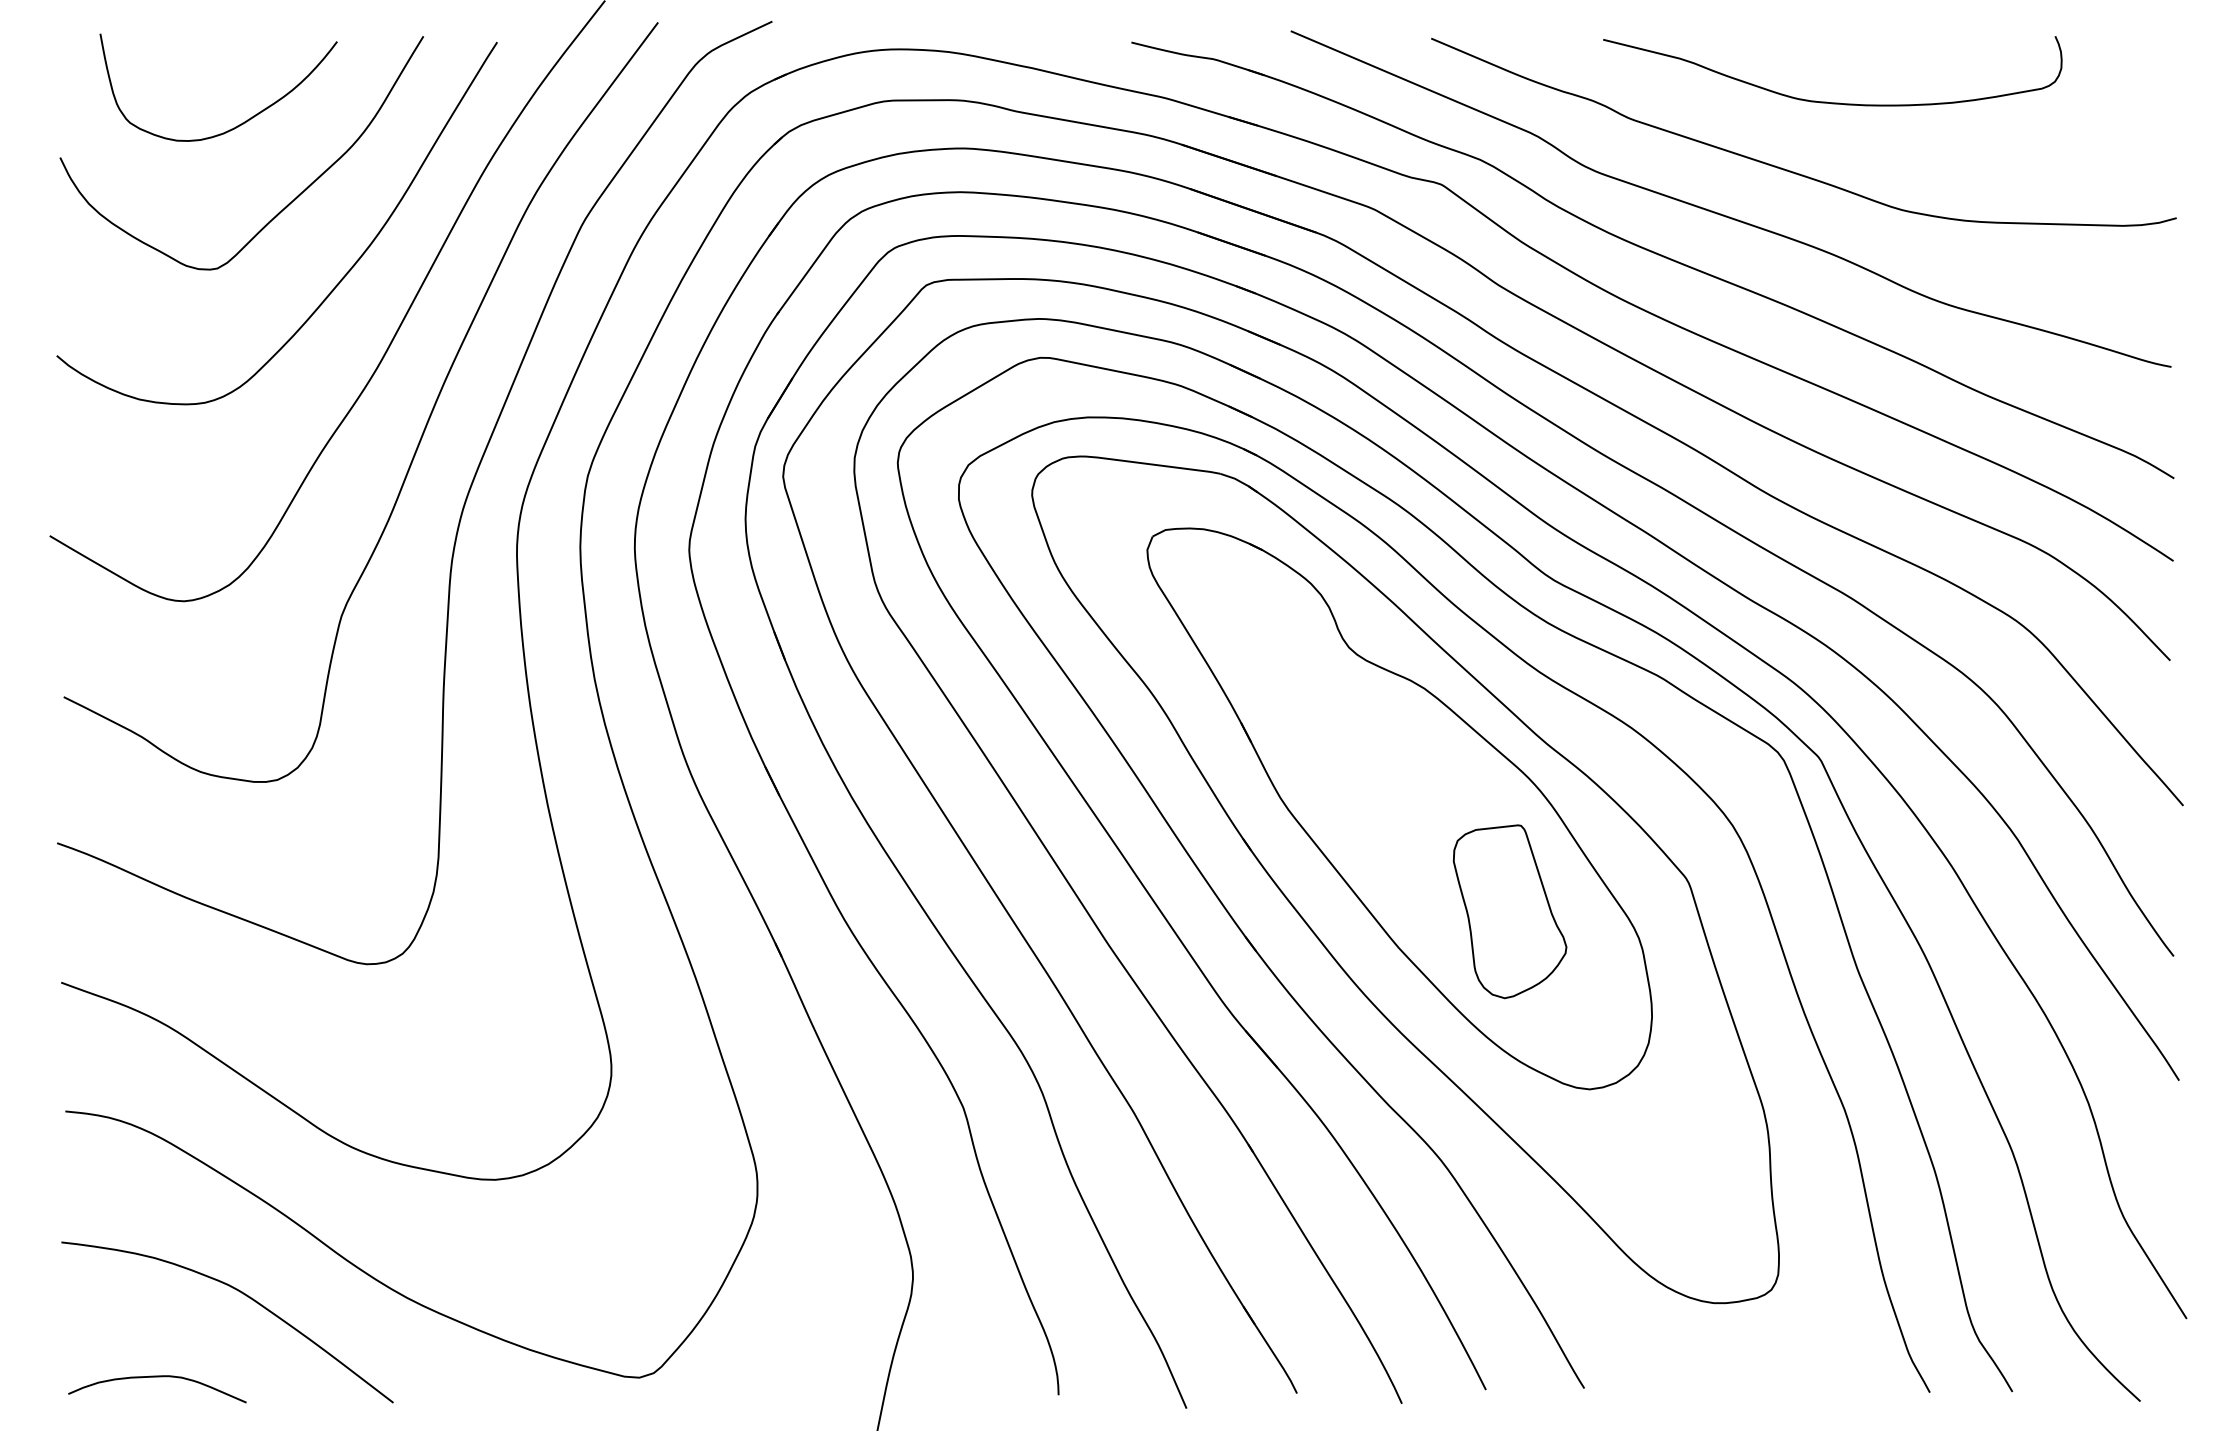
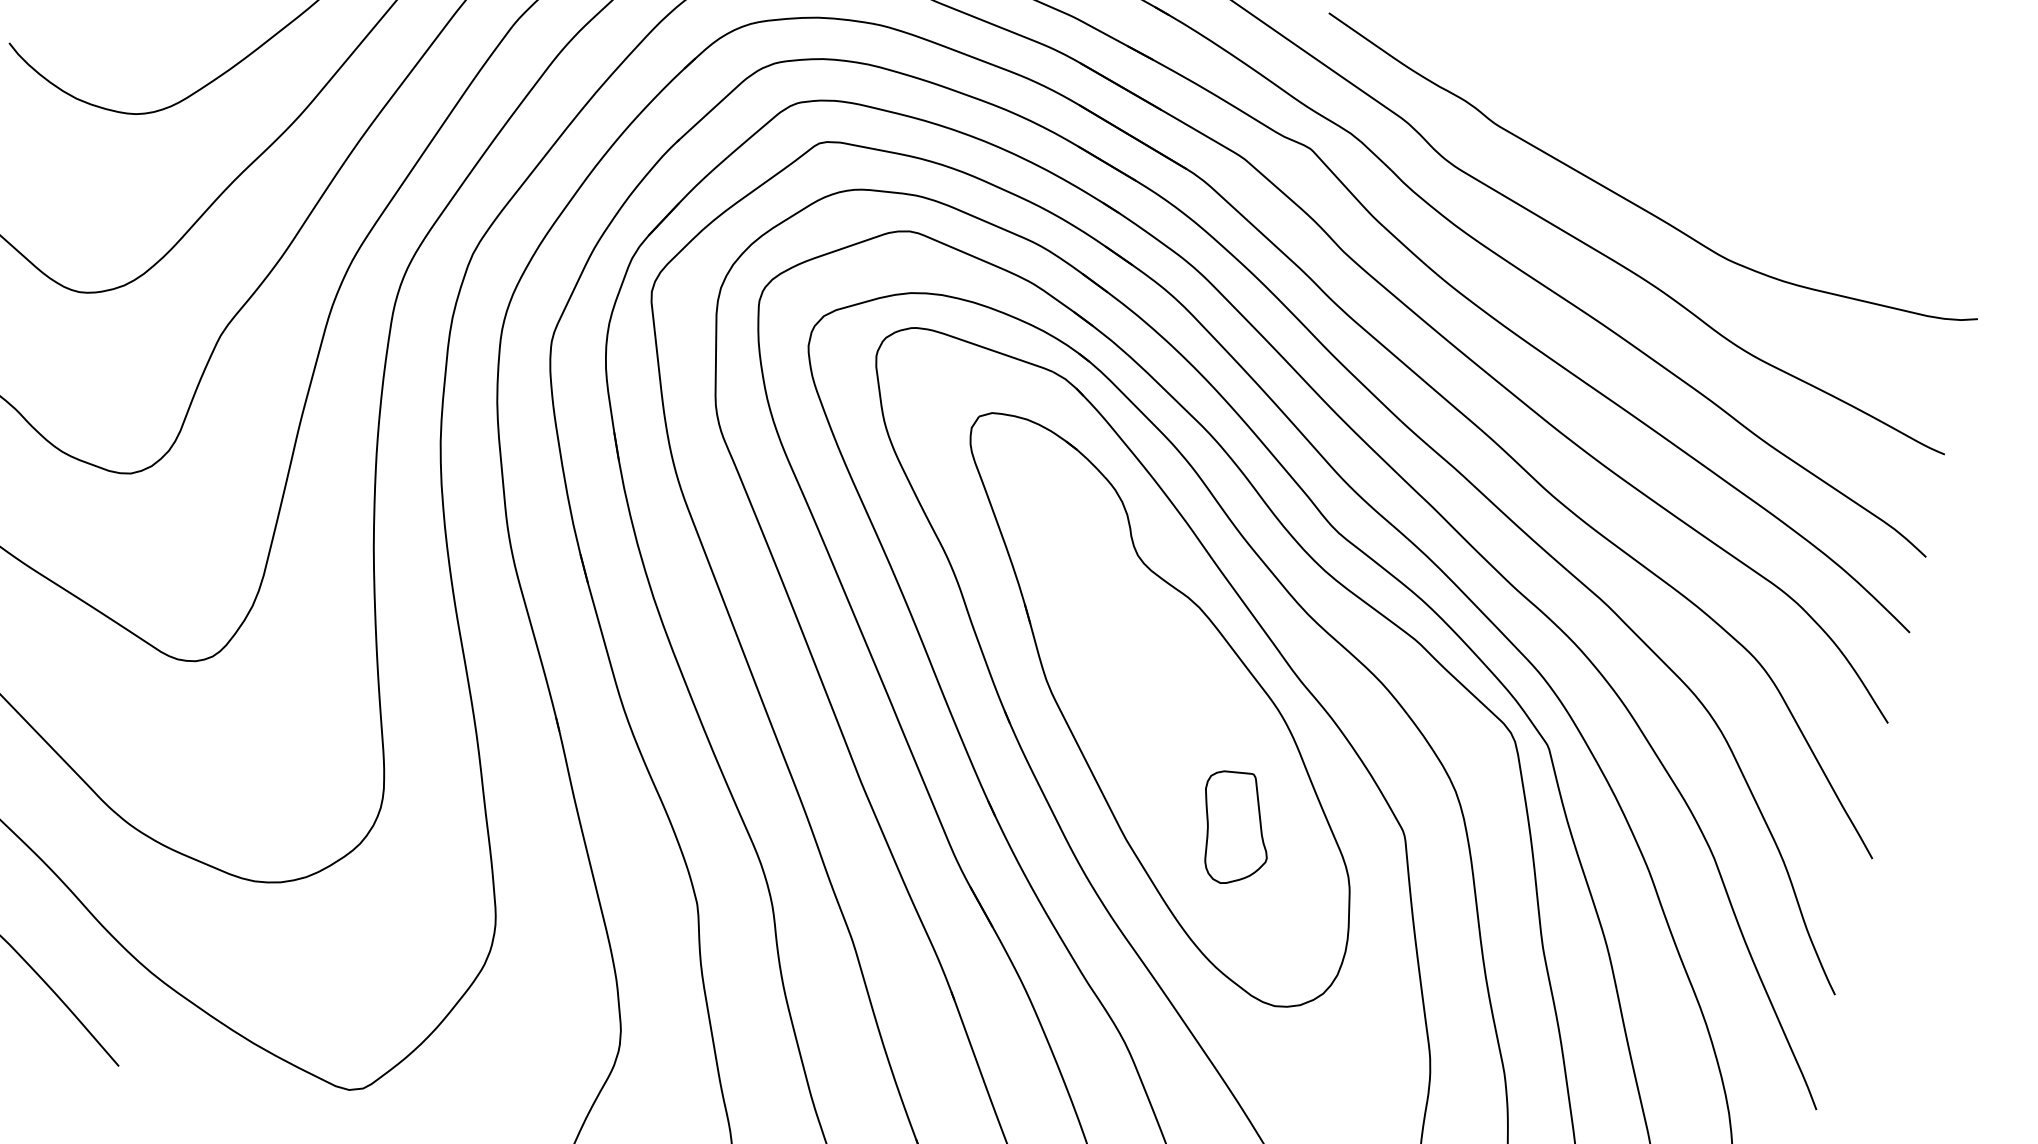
curve: (1827, 101) -> (1680, 145), removed
part: (1509, 911) -> (1234, 827), size x0.7

